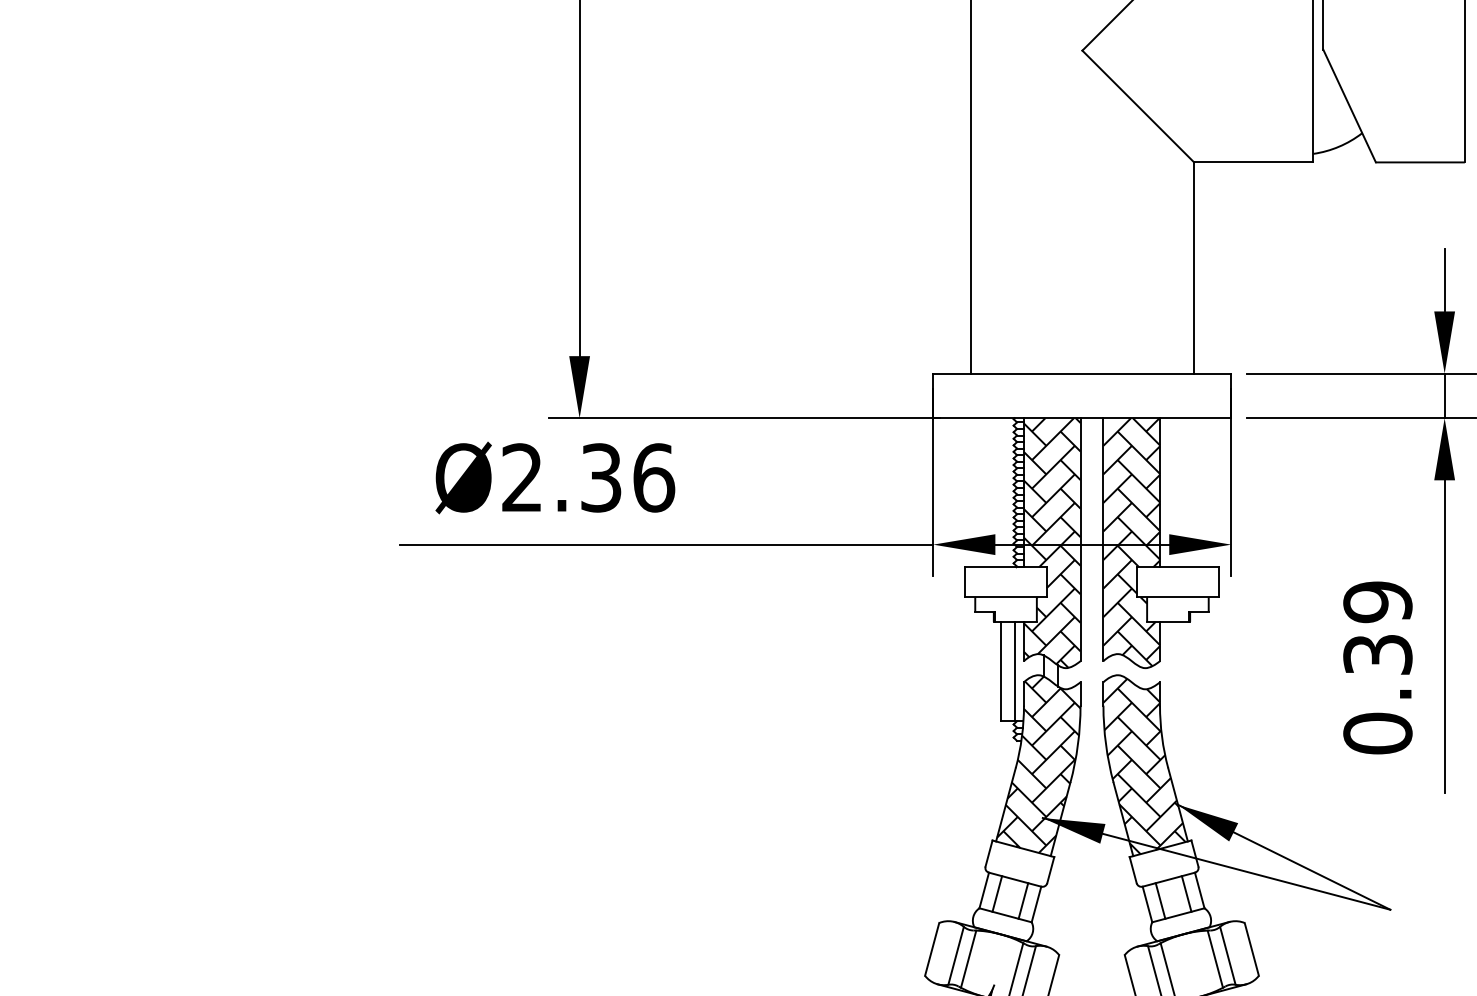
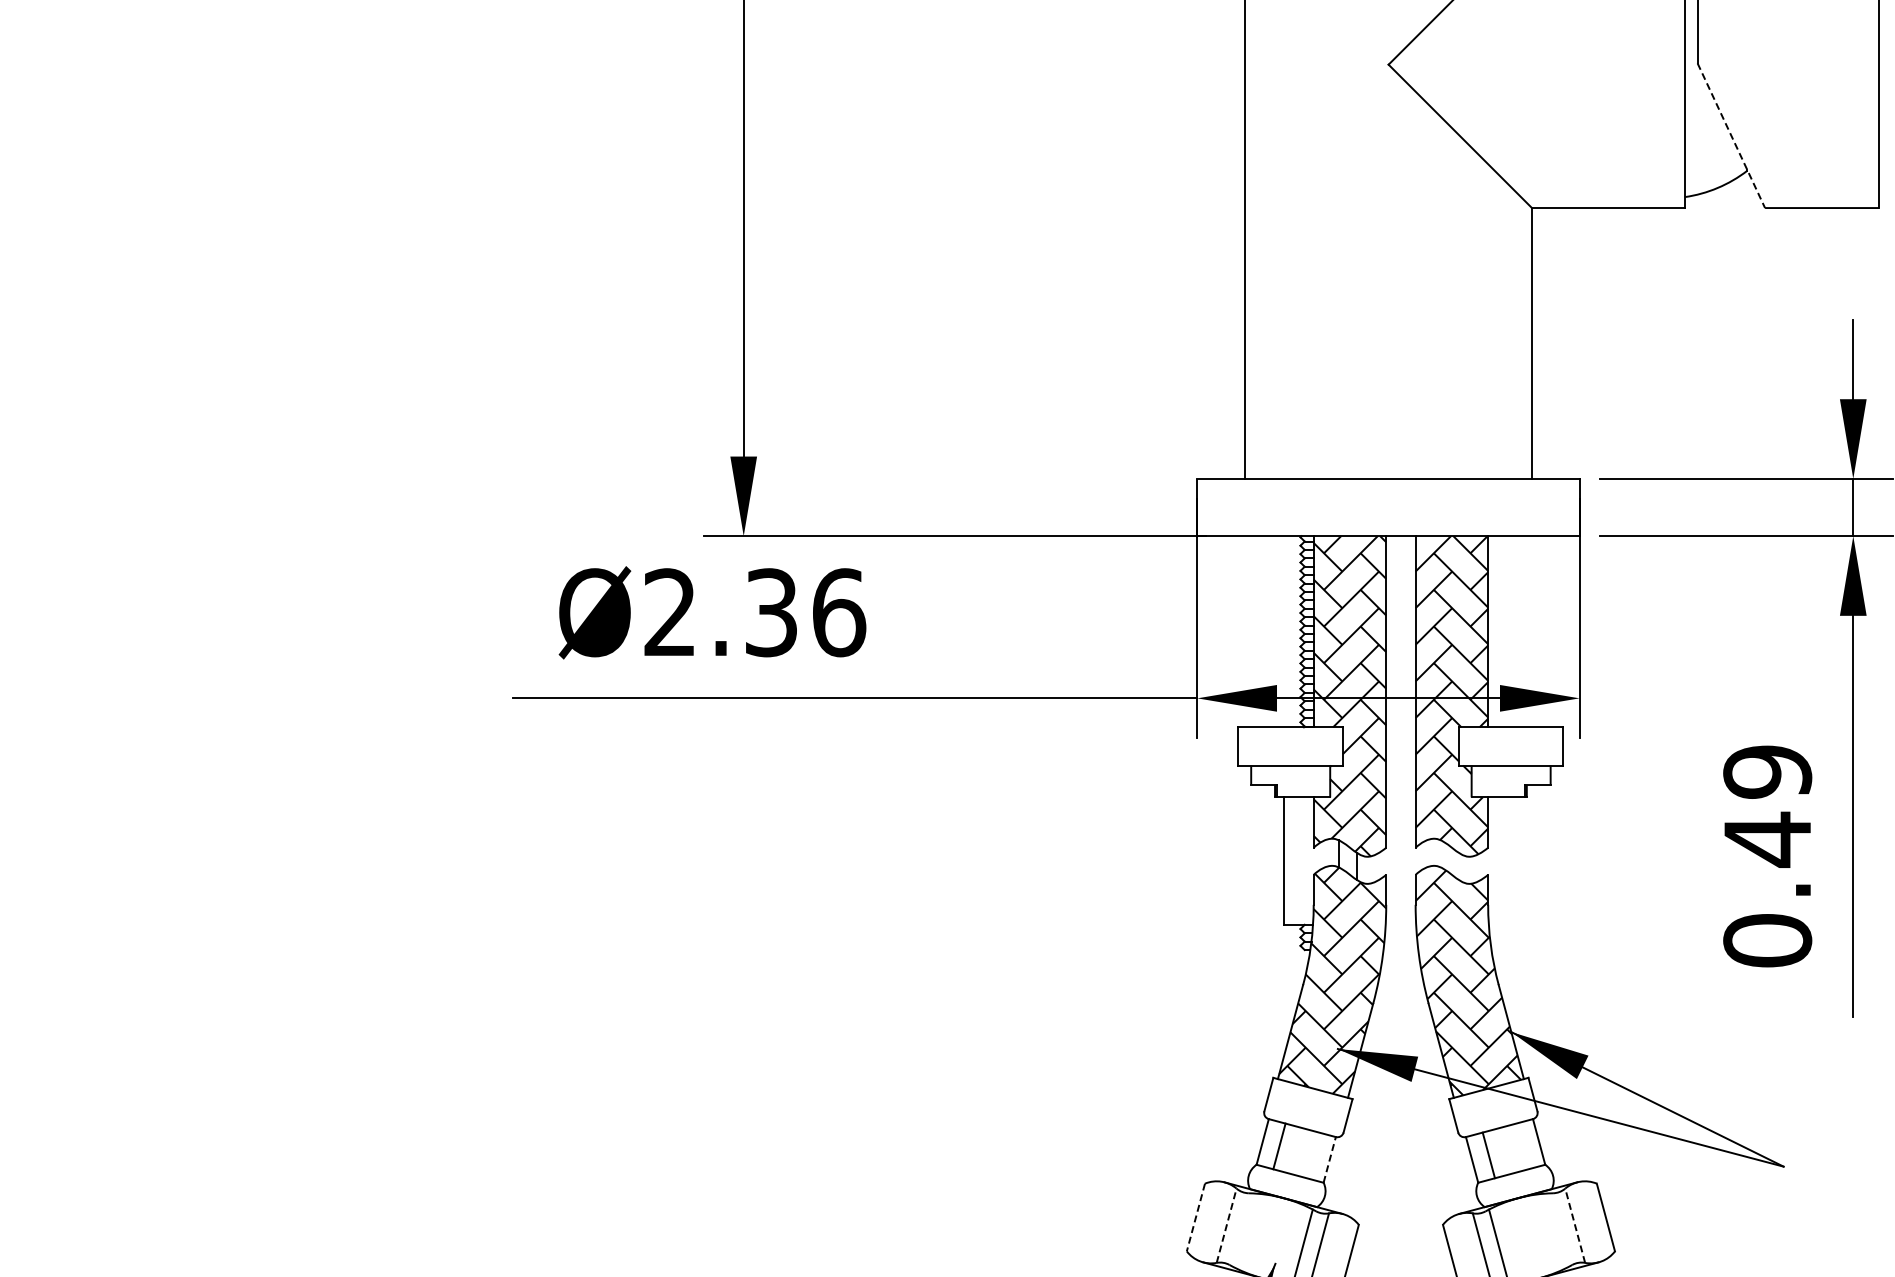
line: (1349, 105) -> (1731, 135), solid -> dashed
text: (1377, 654) -> (1767, 839), 0.39 -> 0.49
line: (1015, 671) -> (1302, 860), removed
line: (1186, 894) -> (1522, 1146), removed
line: (1023, 901) -> (1312, 1155), removed
line: (1036, 904) -> (1329, 1159), solid -> dashed
line: (931, 950) -> (1195, 1218), solid -> dashed
line: (956, 955) -> (1226, 1225), solid -> dashed
line: (1228, 955) -> (1575, 1225), solid -> dashed
line: (968, 958) -> (1242, 1229), removed
line: (1214, 958) -> (1558, 1229), removed

